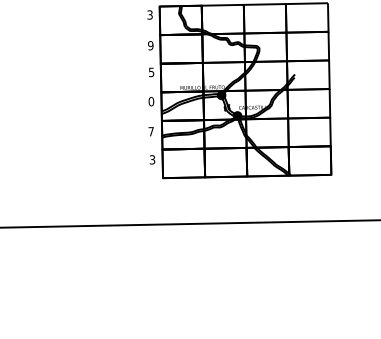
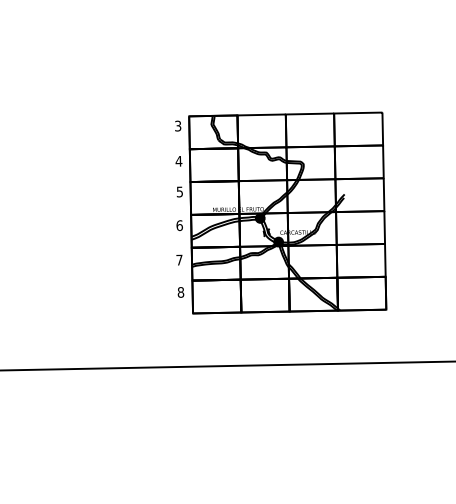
text: (150, 45) -> (178, 161), 9 -> 4
text: (151, 101) -> (179, 225), 0 -> 6
text: (152, 159) -> (180, 292), 3 -> 8

